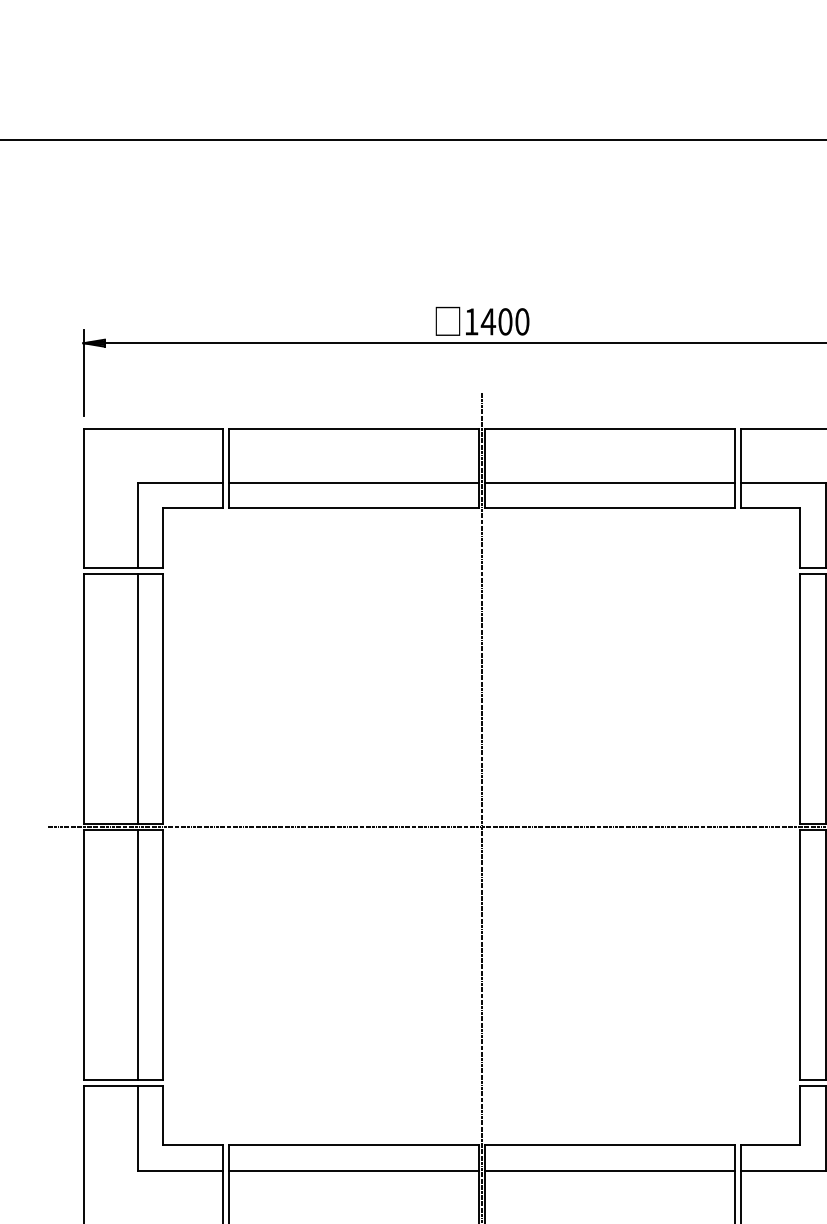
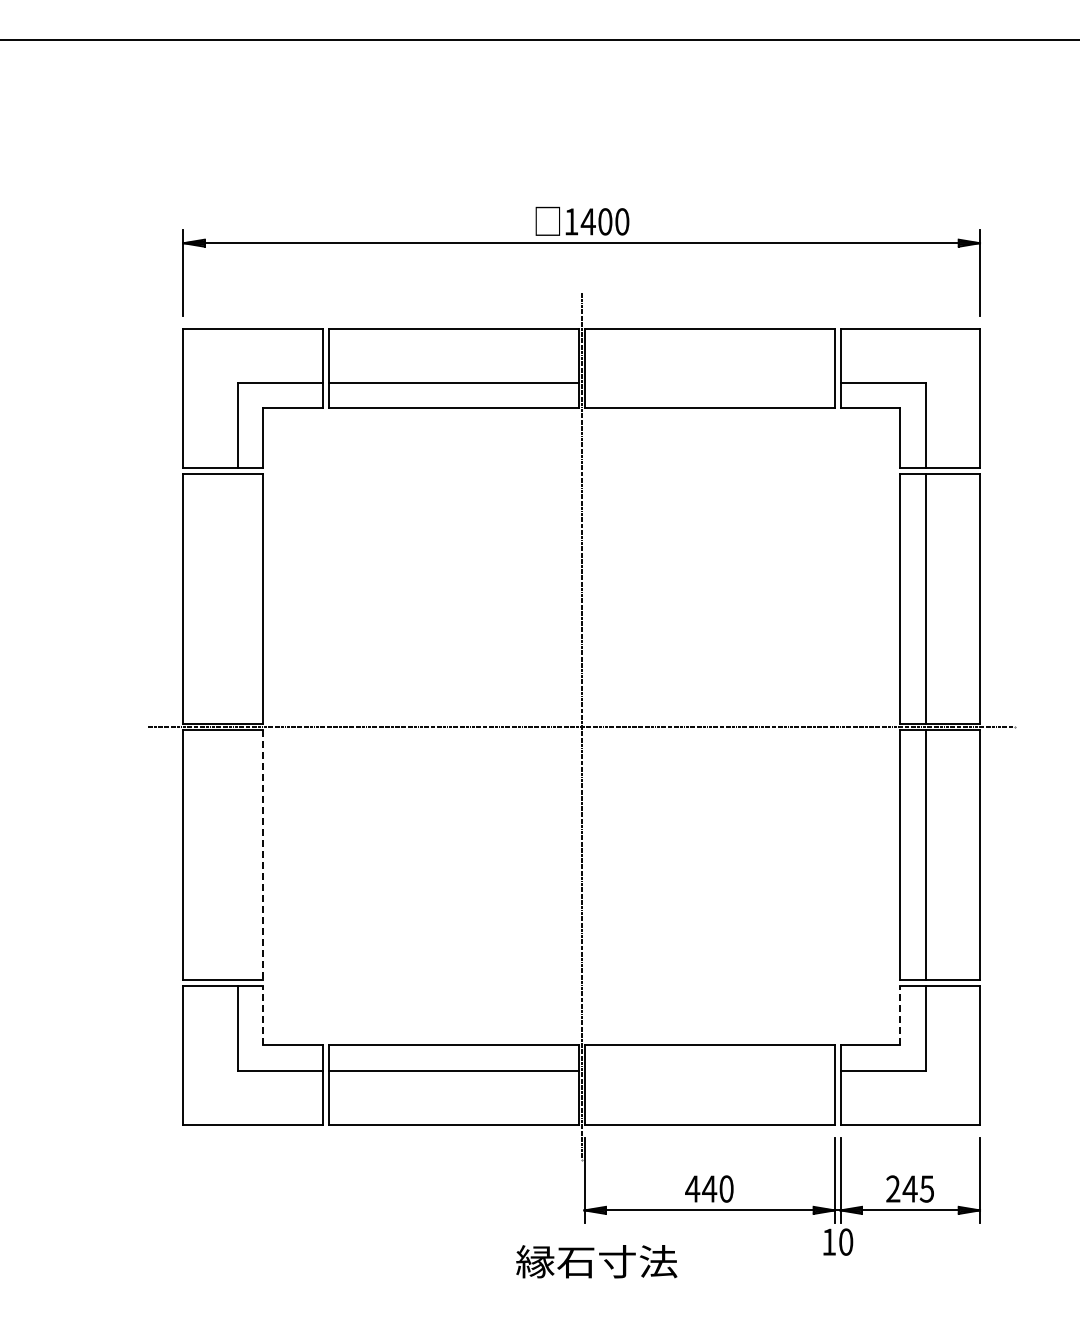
line: (609, 482) -> (709, 382), removed
line: (137, 698) -> (237, 598), removed
line: (137, 954) -> (237, 854), removed
line: (163, 955) -> (263, 855), solid -> dashed
line: (163, 1115) -> (263, 1015), solid -> dashed
line: (800, 1115) -> (900, 1015), solid -> dashed
line: (609, 1171) -> (709, 1071), removed

